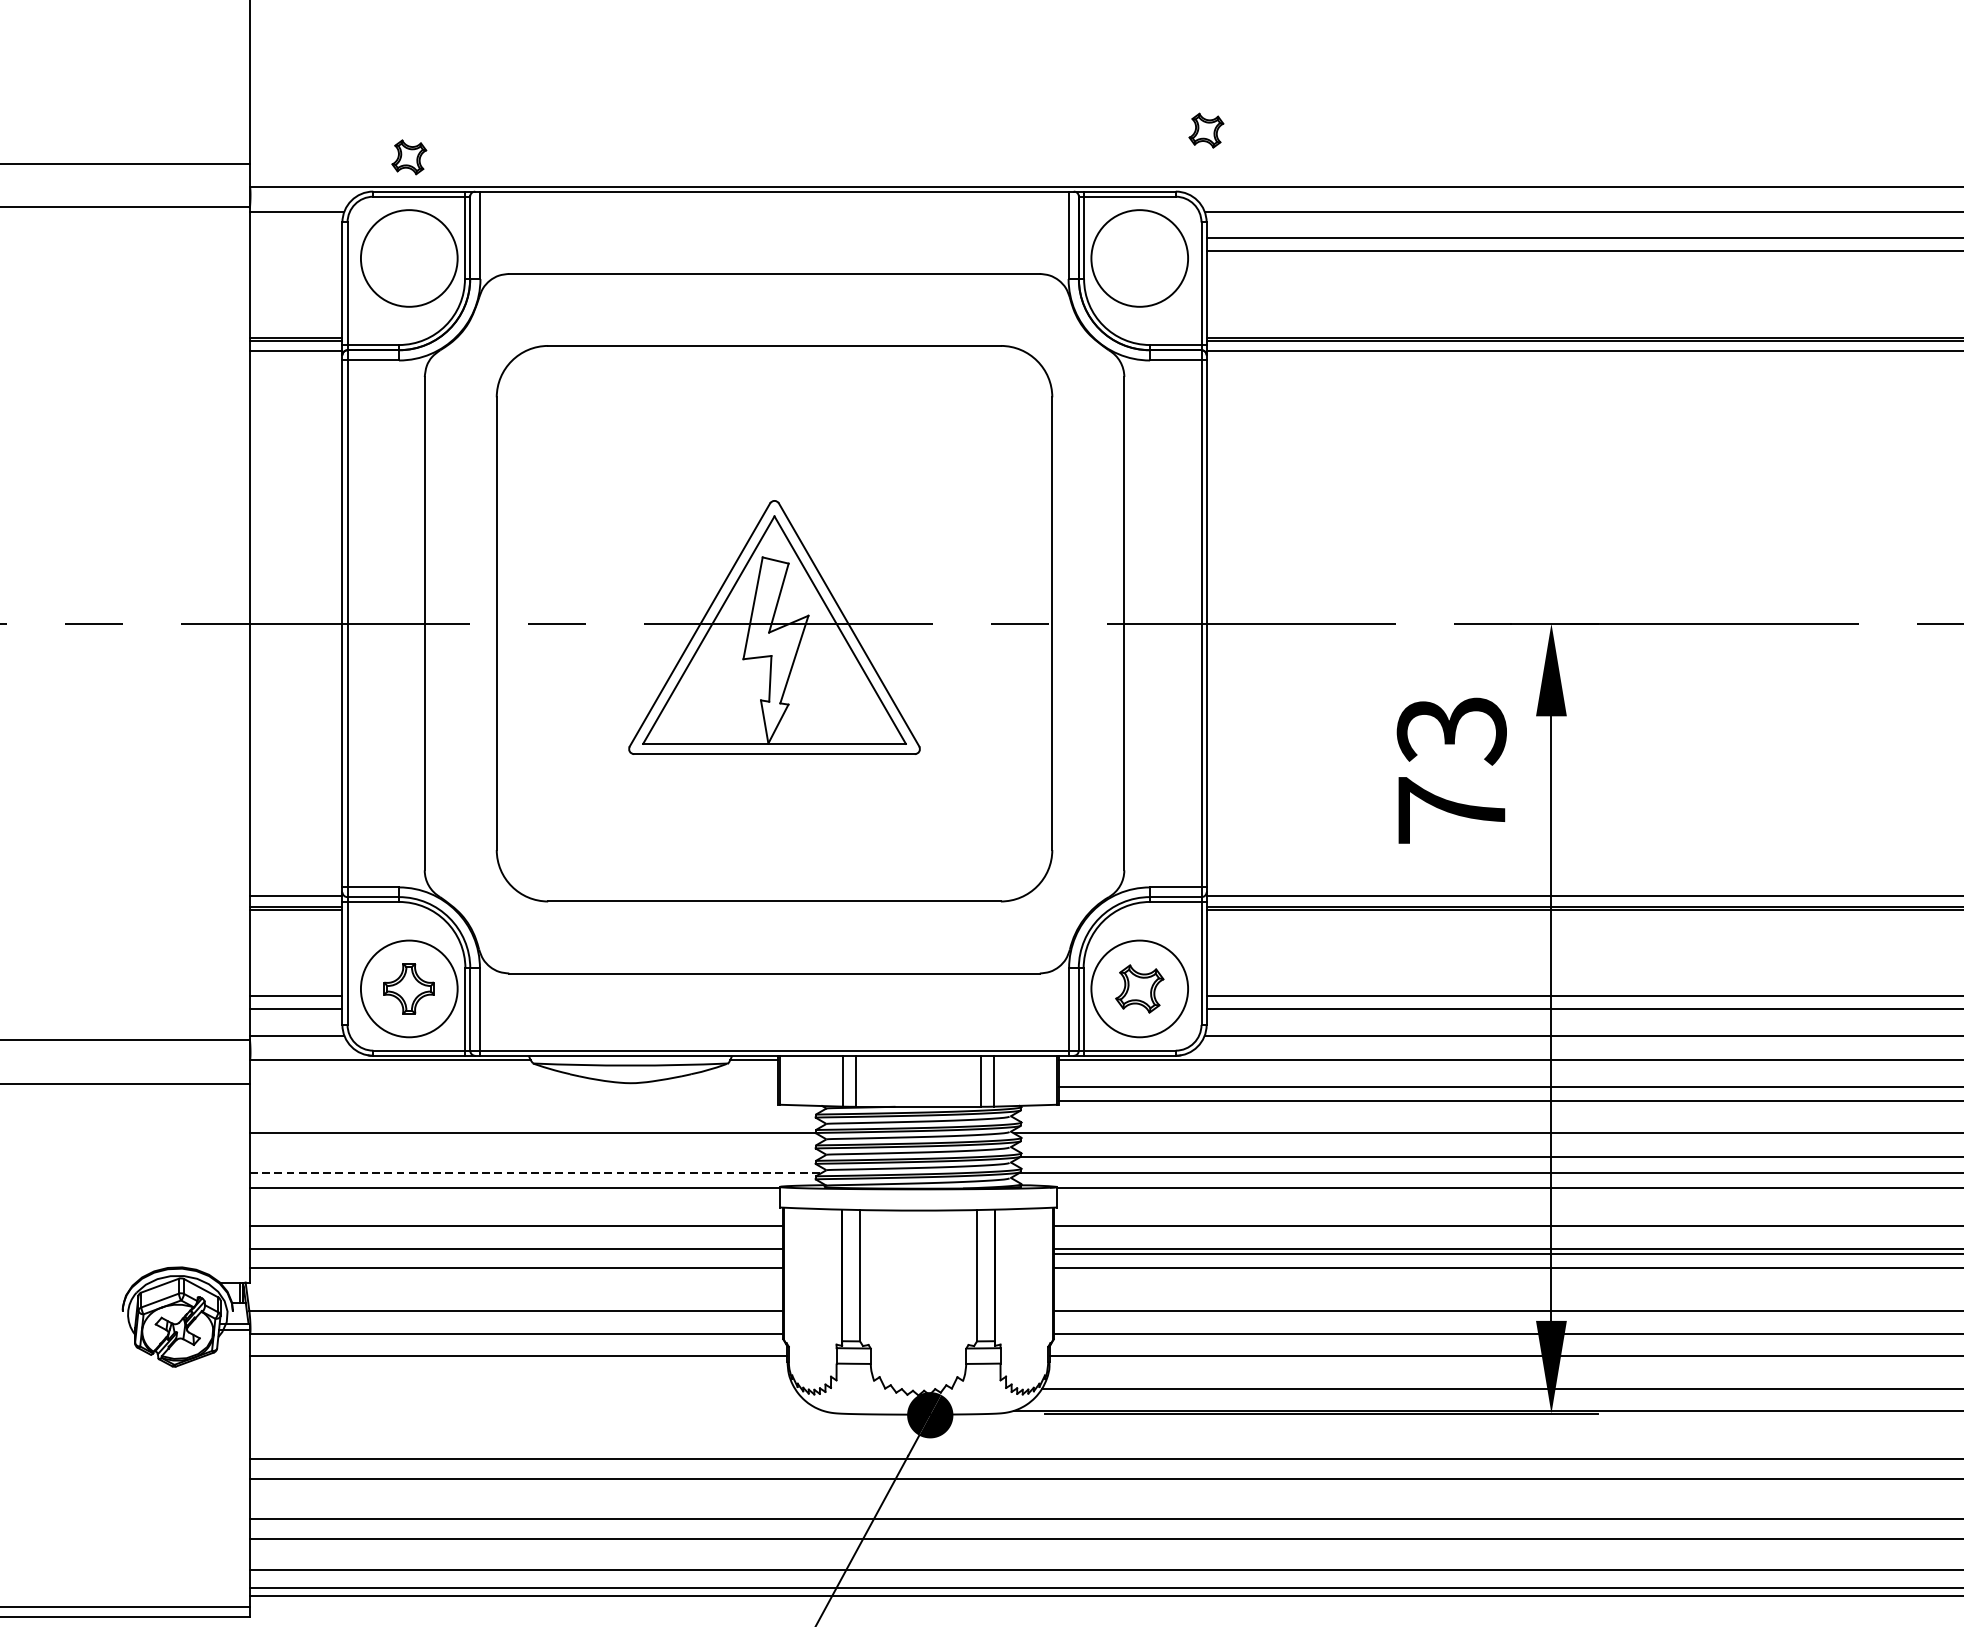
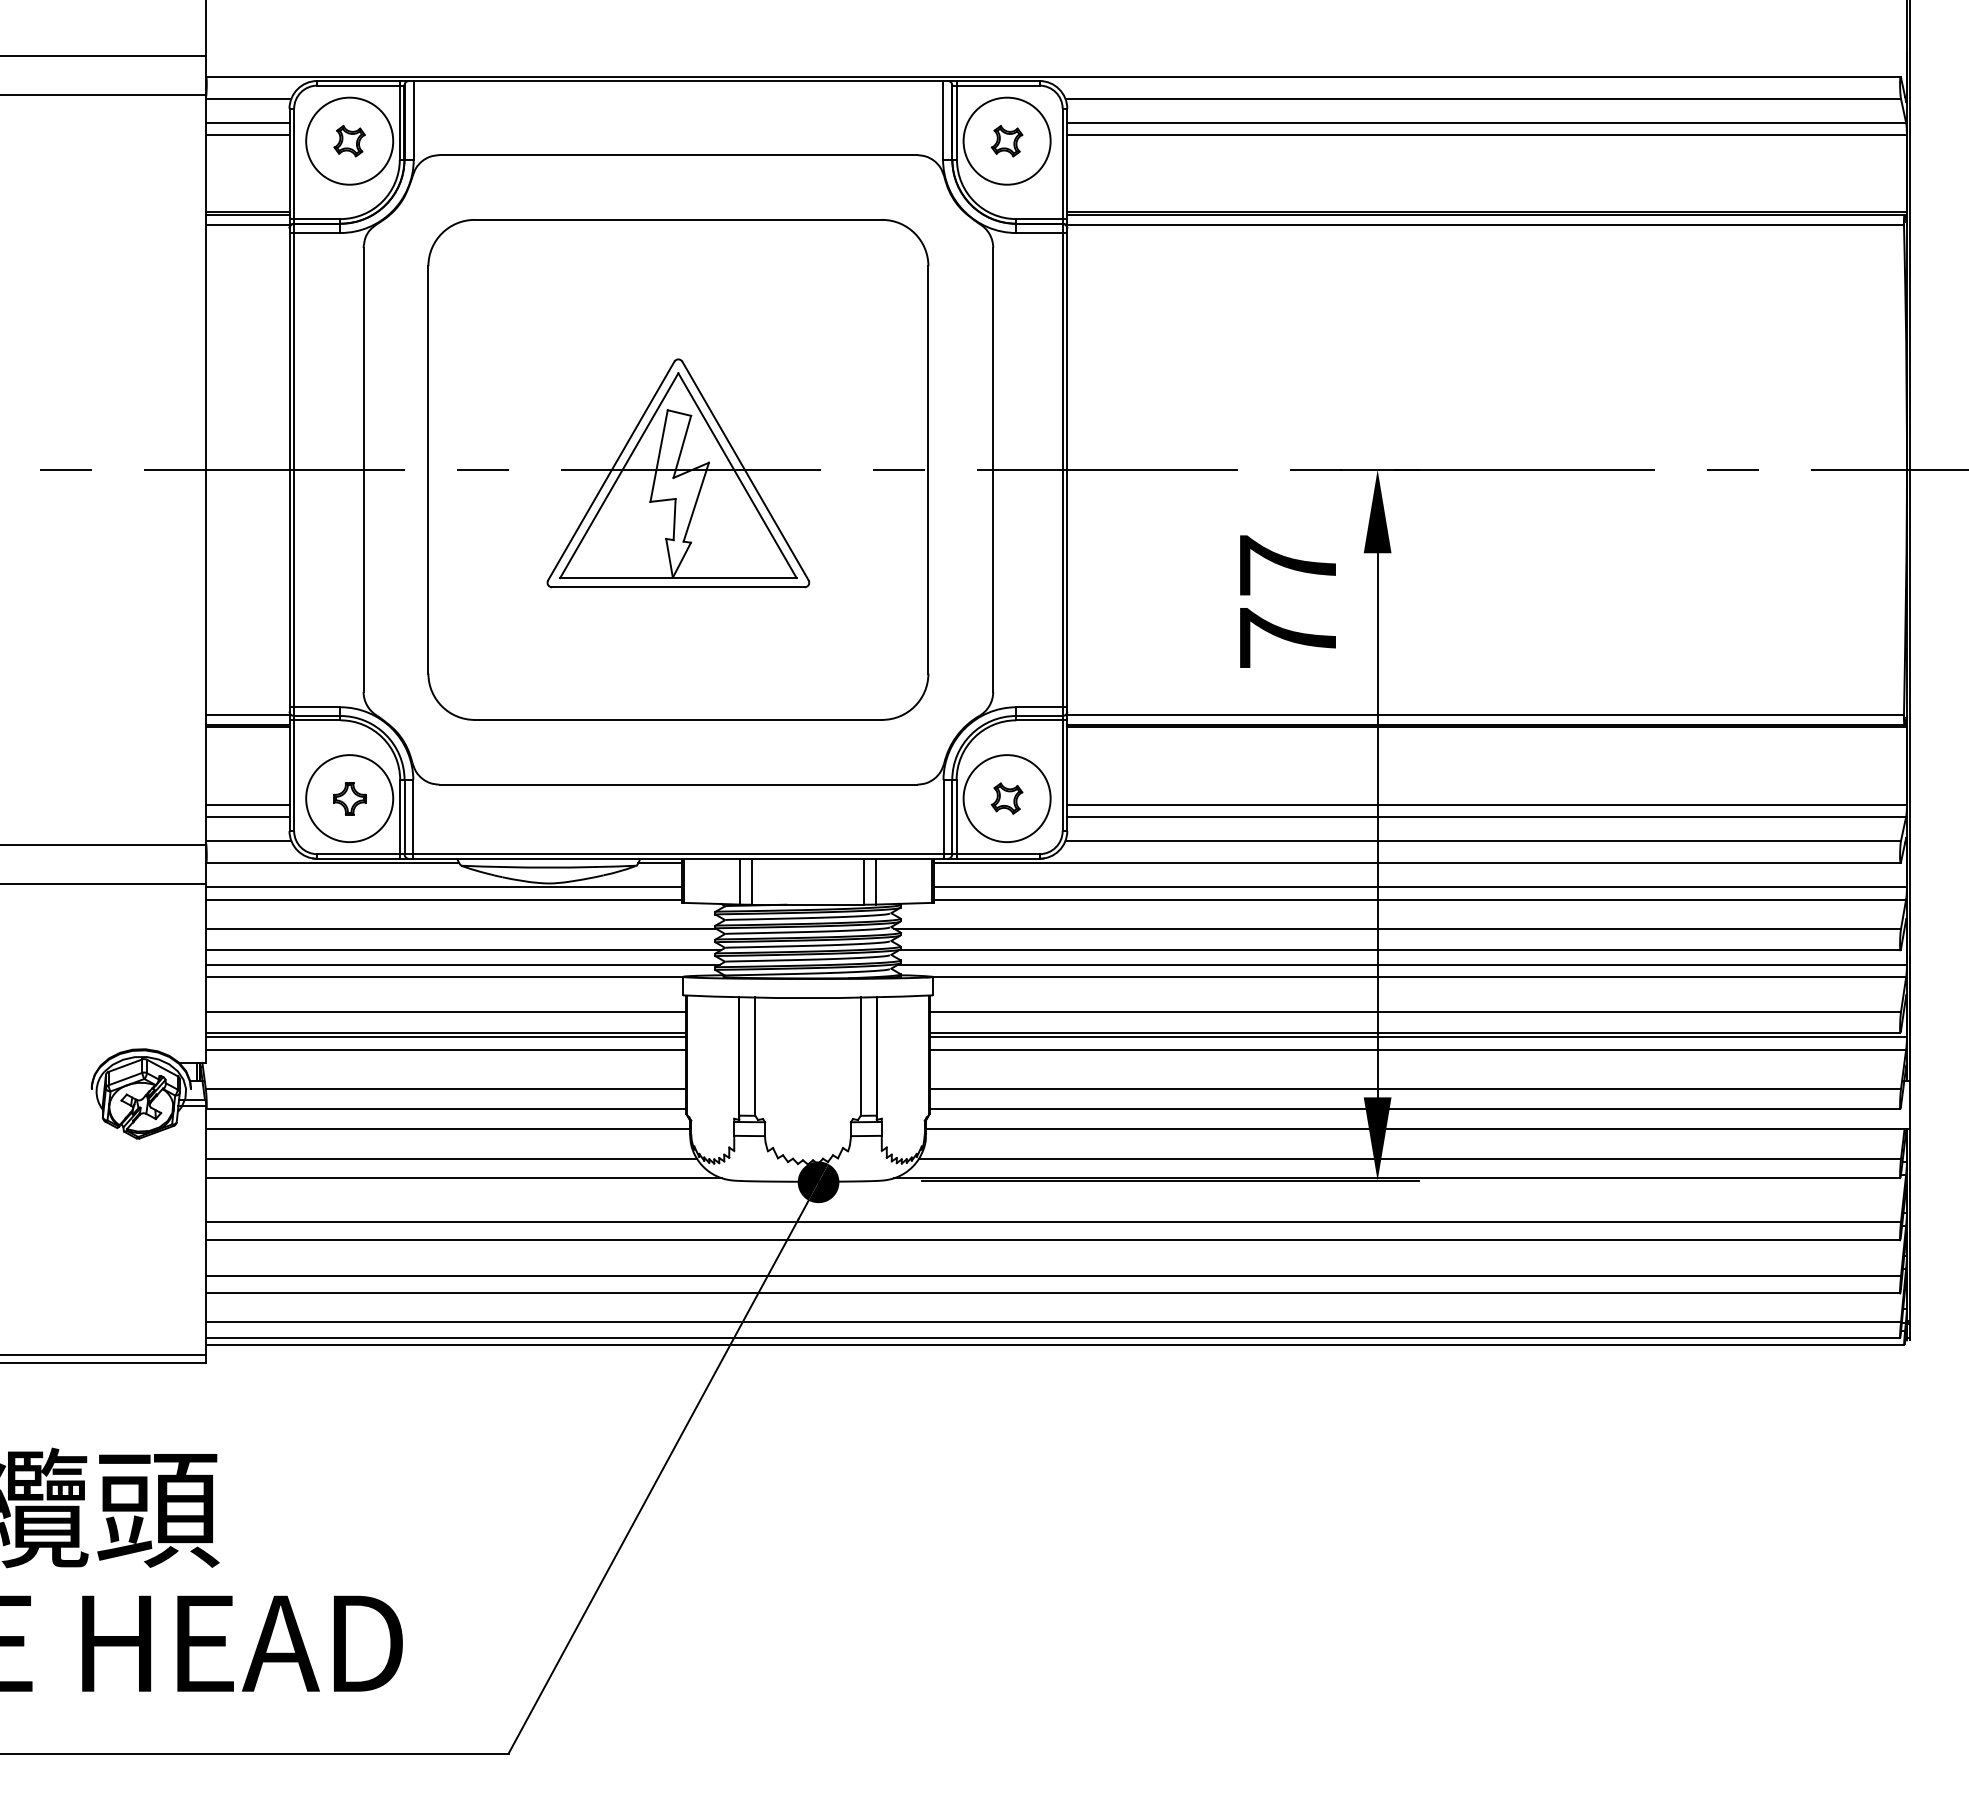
part: (1205, 131) -> (1006, 141), moved
part: (409, 156) -> (349, 140), moved
line: (295, 237) -> (247, 122), added
line: (295, 251) -> (247, 134), added
text: (1451, 731) -> (1287, 566), 73 -> 77
part: (409, 988) -> (349, 798), size x0.71
part: (1139, 988) -> (1006, 798), size x0.71
line: (513, 1087) -> (443, 887), added
line: (513, 1101) -> (443, 899), added
line: (535, 1157) -> (463, 950), added
line: (535, 1173) -> (463, 964), dashed -> solid
line: (516, 1253) -> (446, 1036), added
line: (522, 1388) -> (451, 1158), added
line: (535, 1411) -> (463, 1178), added

